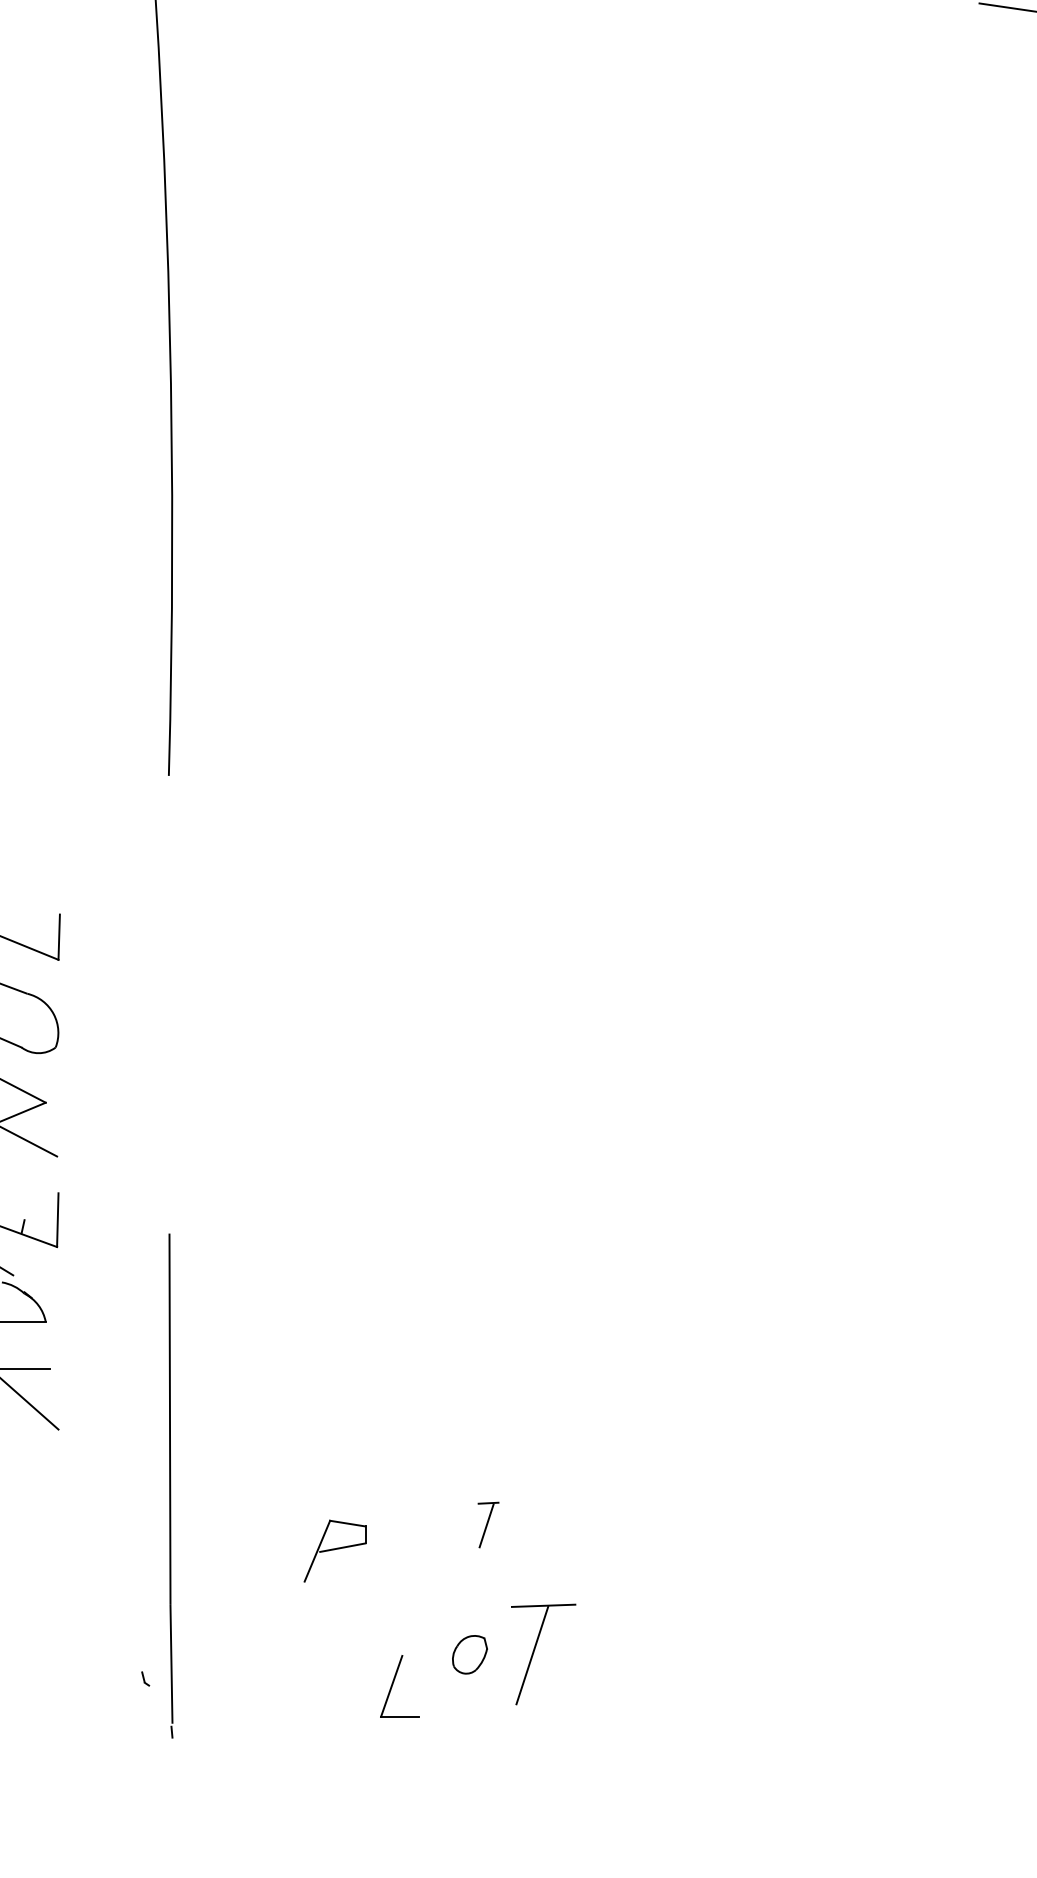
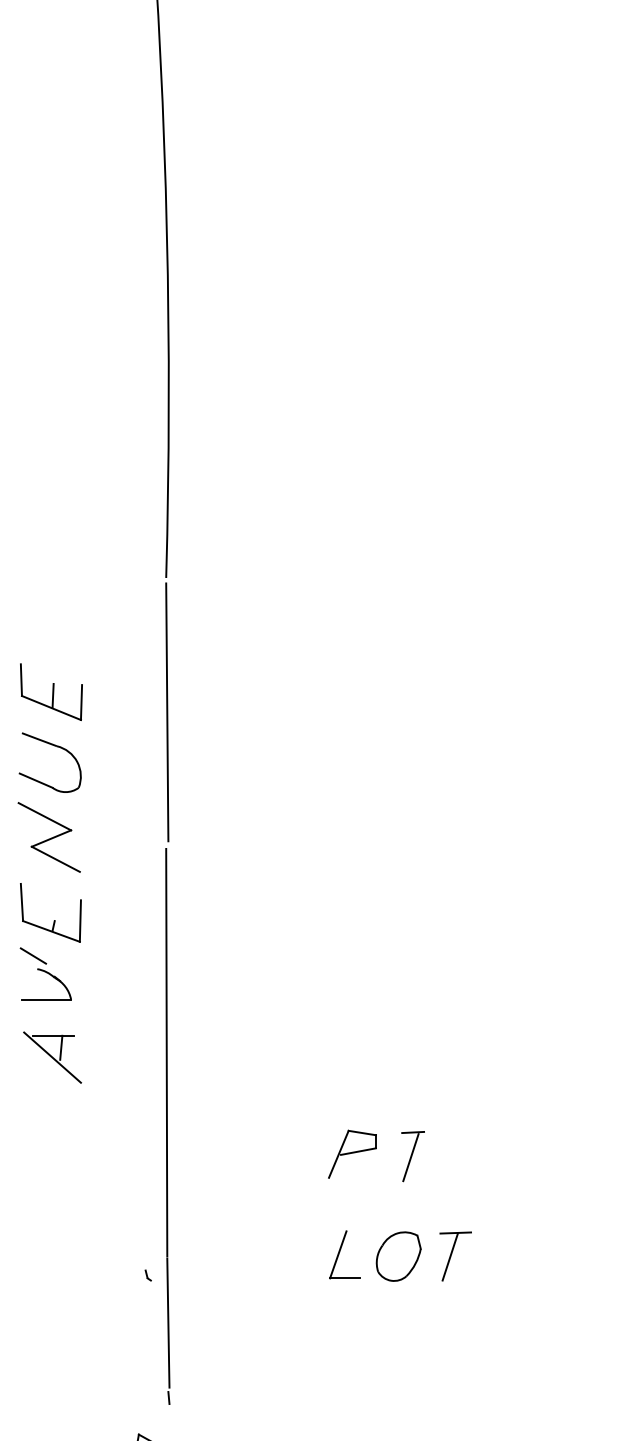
line: (22, 928) -> (53, 695), added
line: (169, 949) -> (166, 712), added
line: (32, 1383) -> (60, 1047), added
part: (170, 1485) -> (167, 1125), size x1.43
part: (488, 1524) -> (413, 1156), size x1.43
part: (334, 1550) -> (352, 1153), moved
part: (469, 1654) -> (398, 1256), size x1.67
part: (543, 1654) -> (455, 1256), size x0.62
part: (393, 1684) -> (339, 1253), moved

